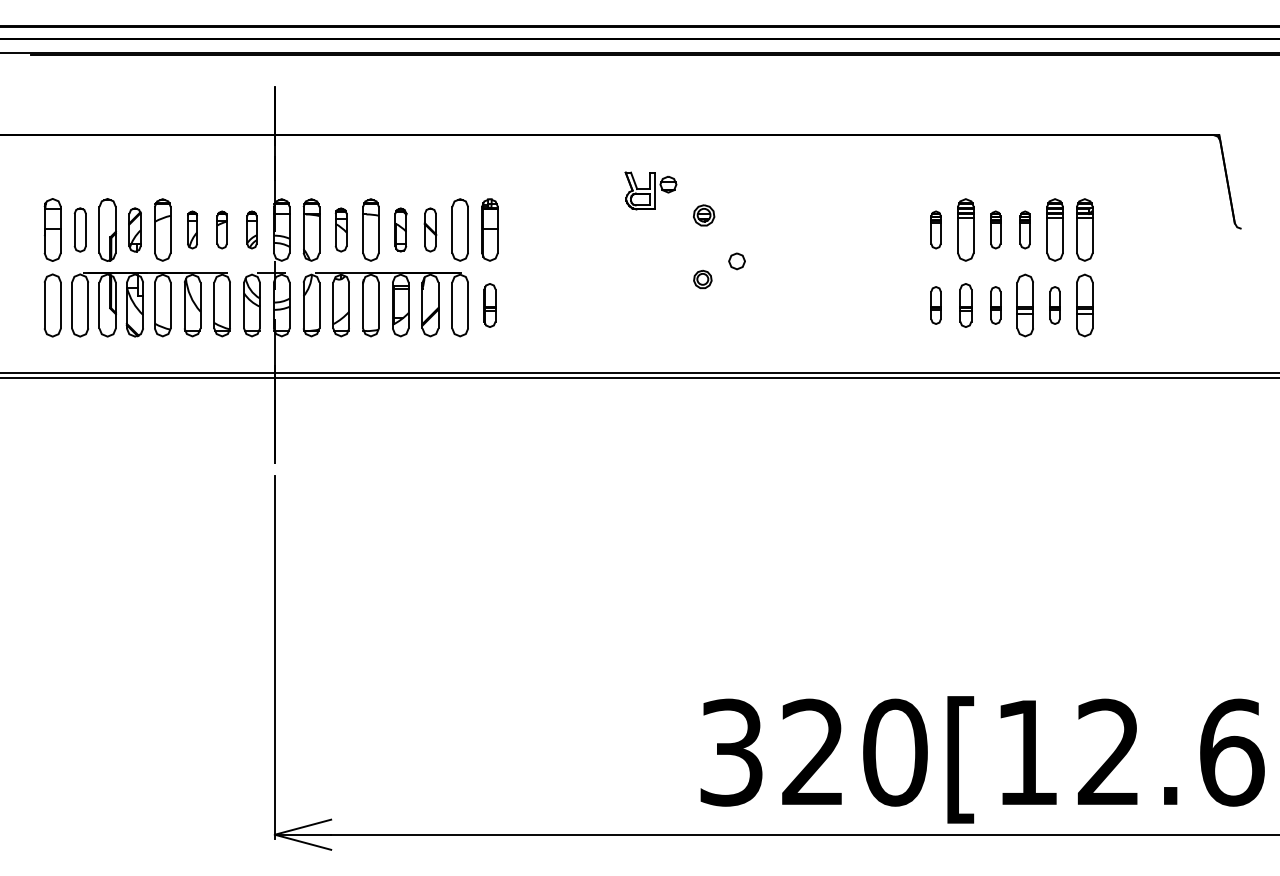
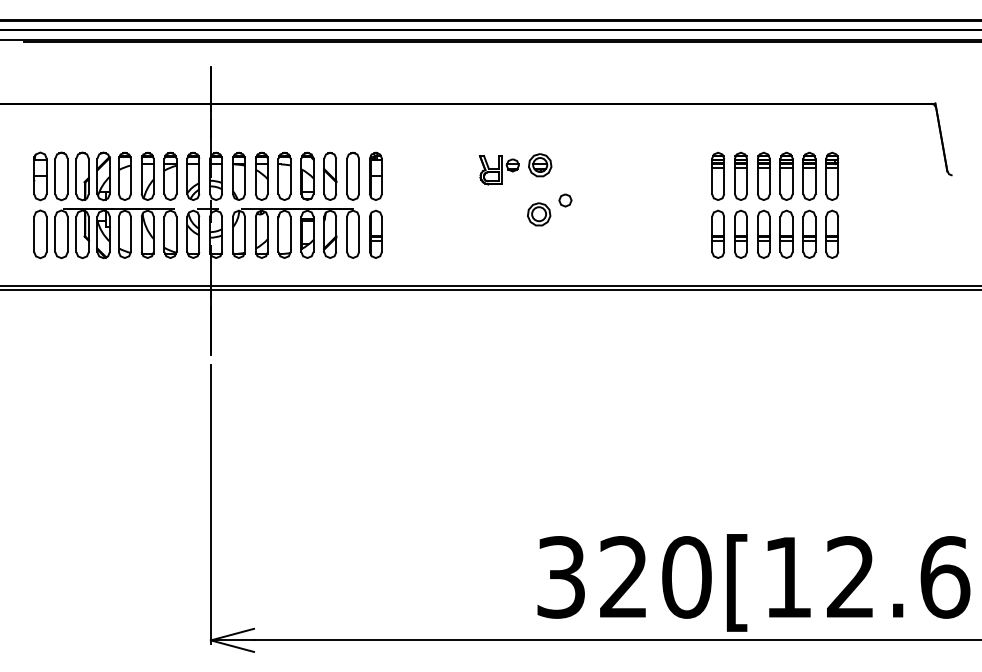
part: (650, 190) -> (499, 169), moved
part: (703, 215) -> (539, 165), size x1.43
part: (80, 229) -> (61, 176), size x1.43
part: (134, 229) -> (103, 176), size x1.43
part: (192, 229) -> (147, 176), size x1.67
part: (221, 229) -> (169, 176), size x1.67
part: (251, 229) -> (192, 176), size x1.67
part: (340, 229) -> (261, 176), size x1.43
part: (400, 229) -> (307, 176), size x1.43
part: (430, 229) -> (330, 176), size x1.43
part: (935, 229) -> (717, 176), size x1.67
part: (995, 229) -> (763, 176), size x1.67
part: (1024, 229) -> (785, 176), size x1.67
part: (702, 279) -> (538, 214), size x1.67
part: (489, 305) -> (375, 234), size x1.43
part: (935, 305) -> (717, 234), size x1.67
part: (965, 305) -> (740, 234), size x1.43
part: (995, 305) -> (763, 234), size x1.67
part: (1054, 305) -> (809, 234), size x1.67

